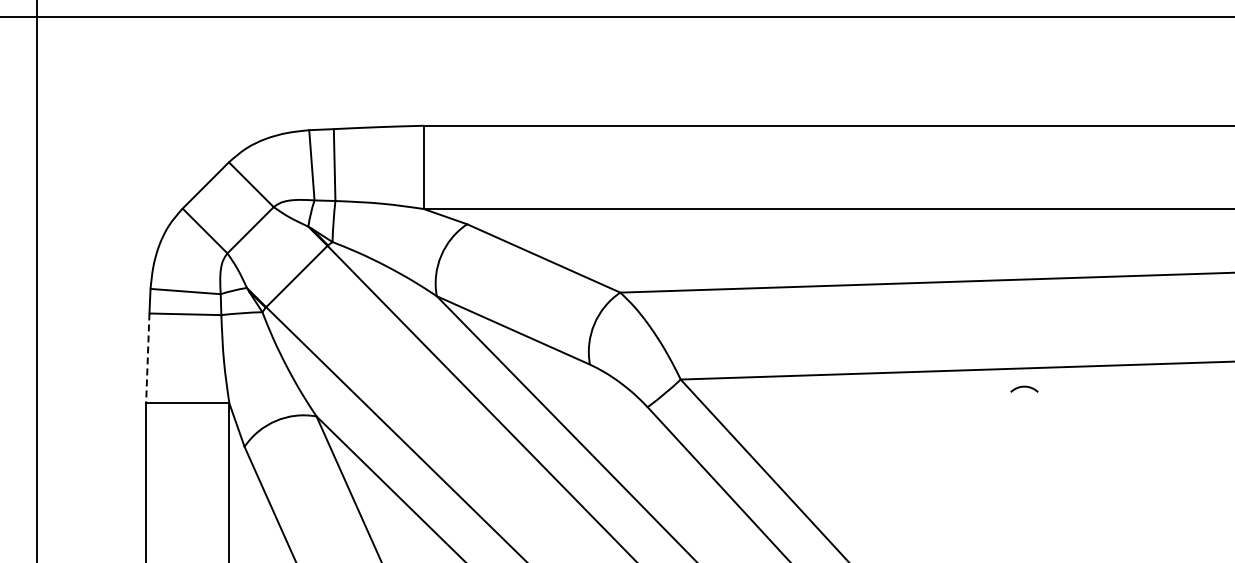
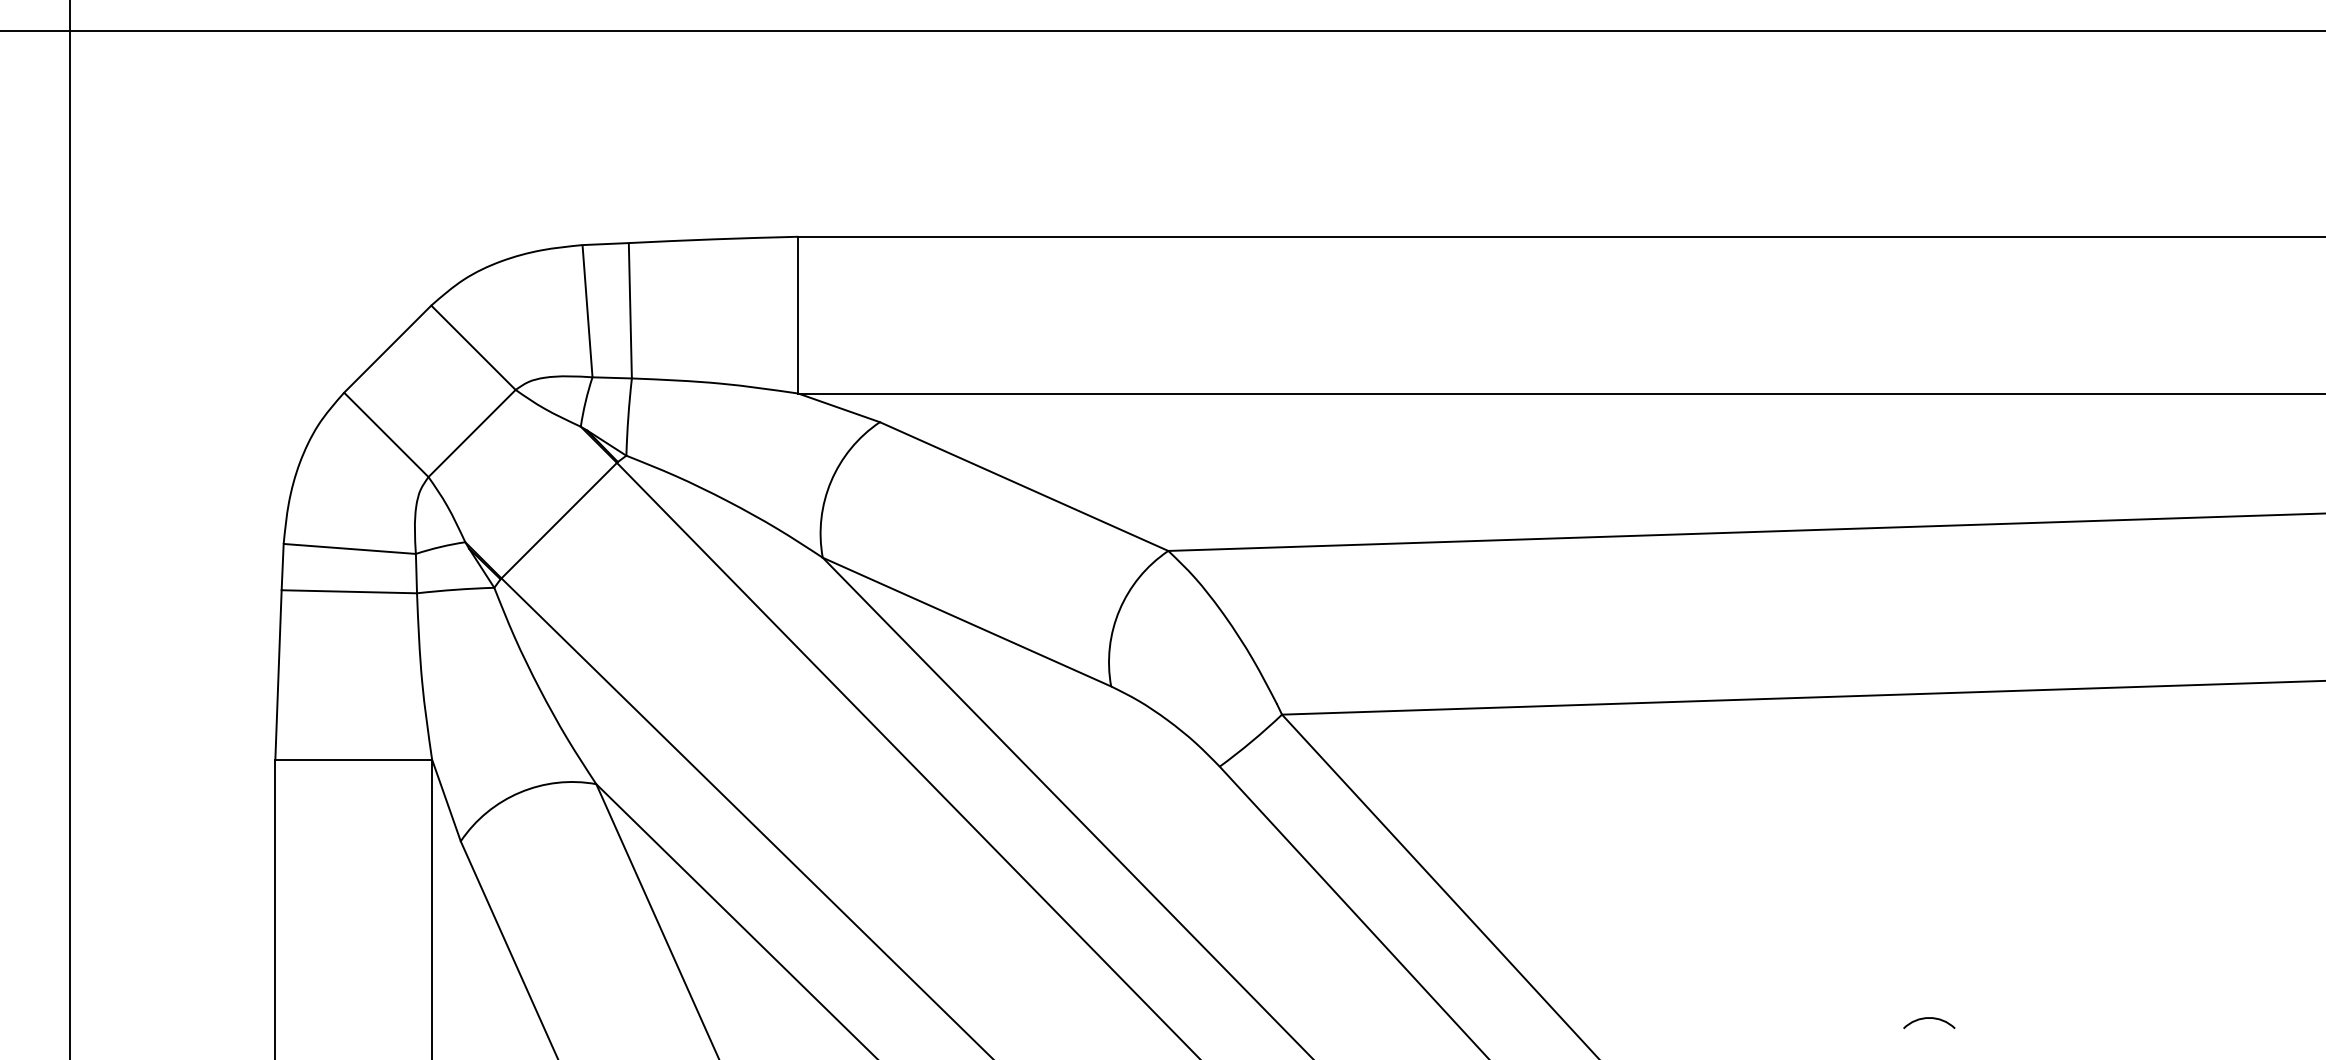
line: (147, 358) -> (277, 674), dashed -> solid
arc: (1024, 387) -> (1929, 1019), moved

